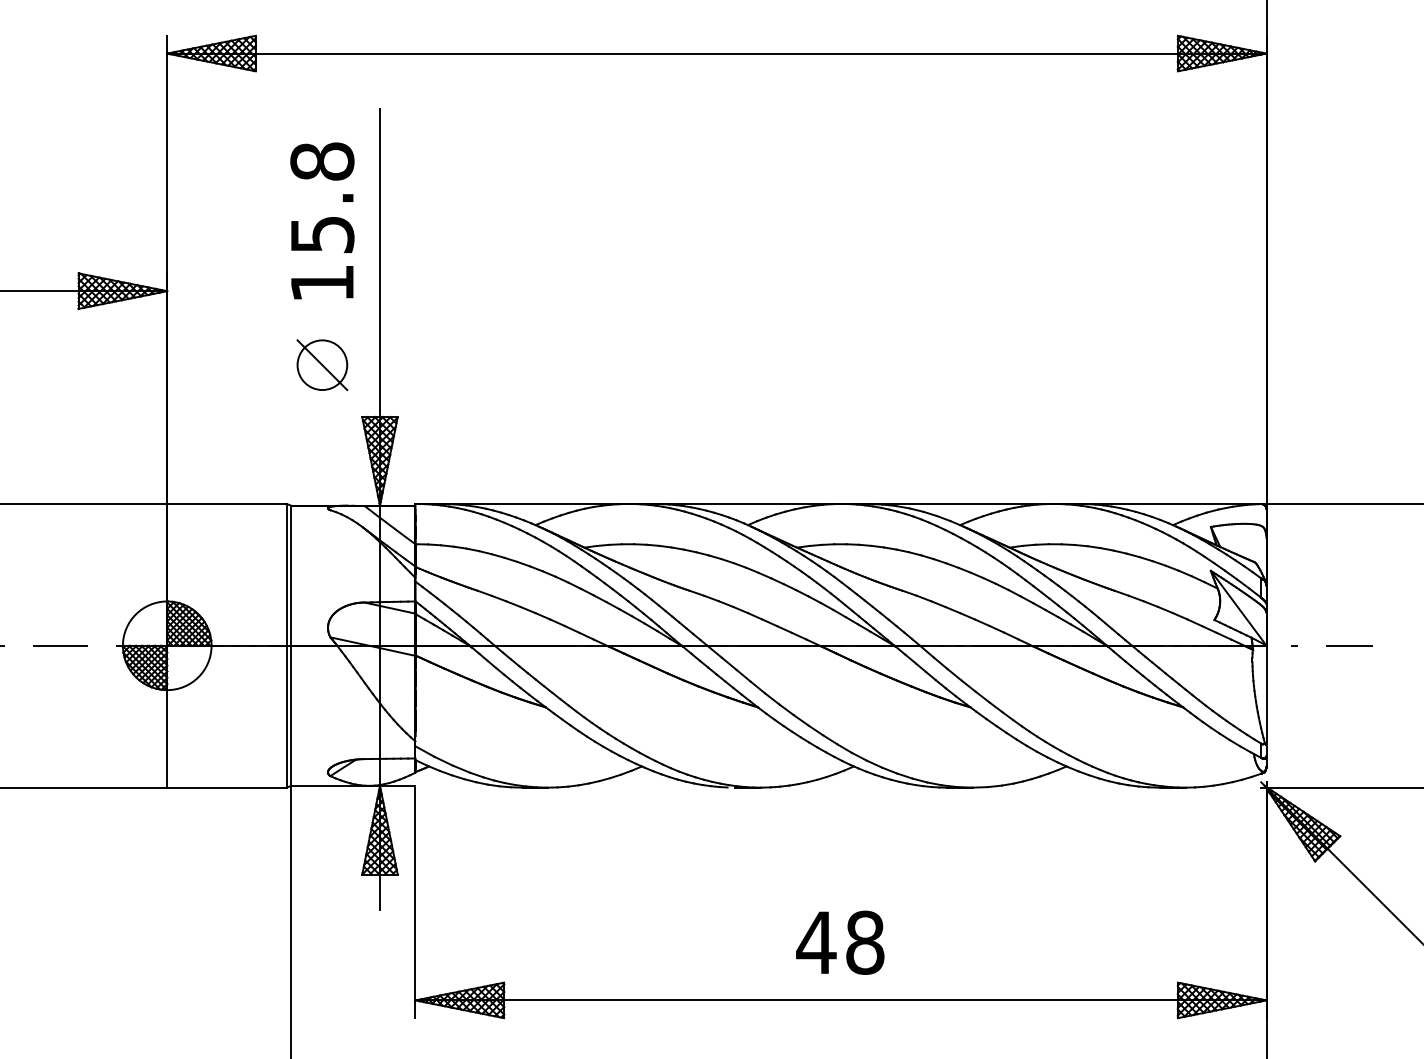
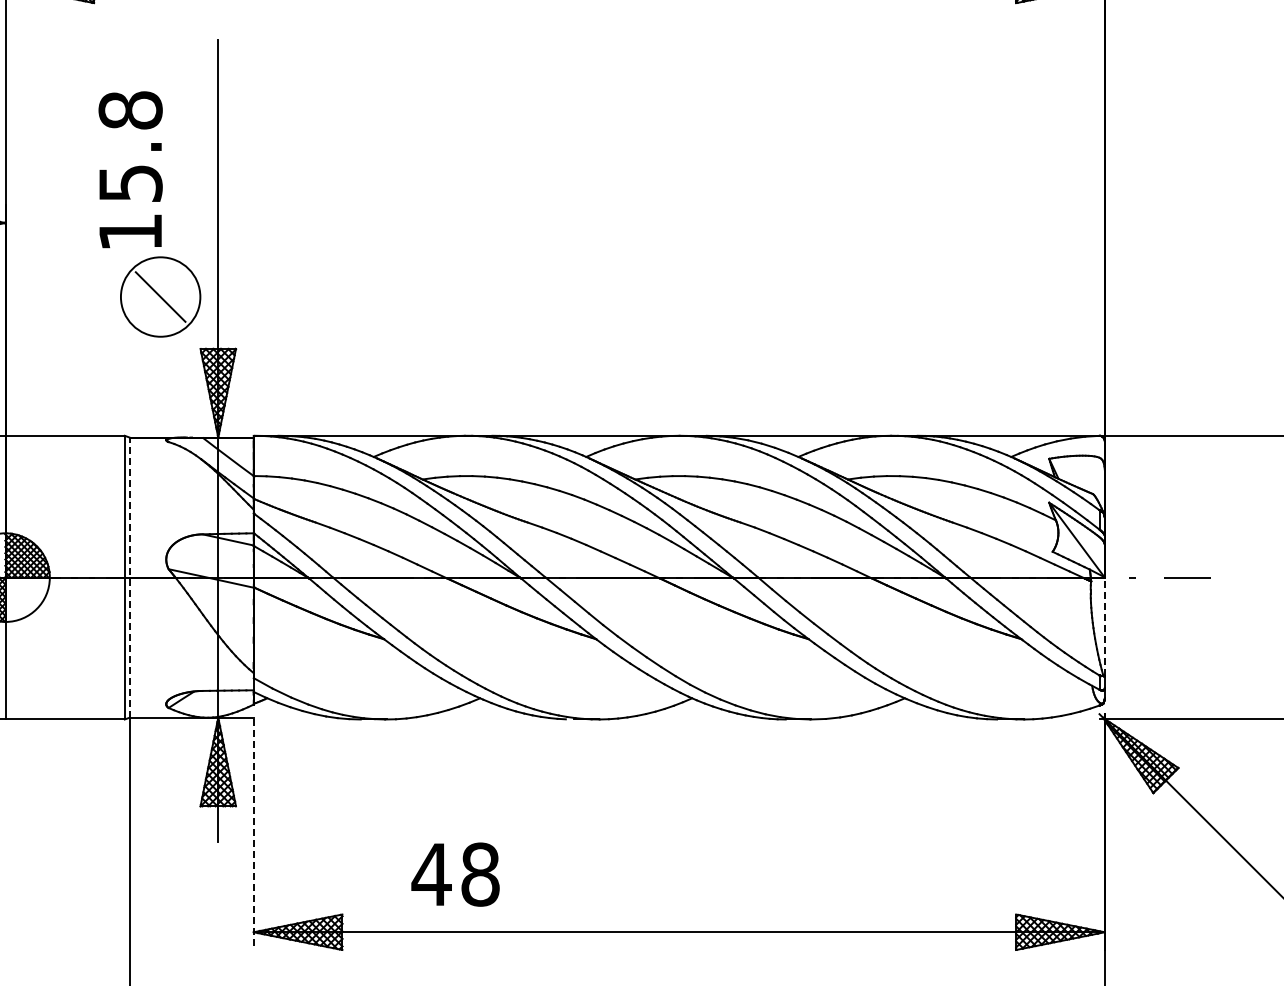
text: (322, 220) -> (130, 169), moved
circle: (322, 365) -> (160, 297), size x1.6
line: (291, 645) -> (129, 577), solid -> dashed
line: (1266, 694) -> (1104, 626), solid -> dashed
line: (415, 903) -> (253, 835), solid -> dashed
text: (840, 942) -> (455, 874), moved

